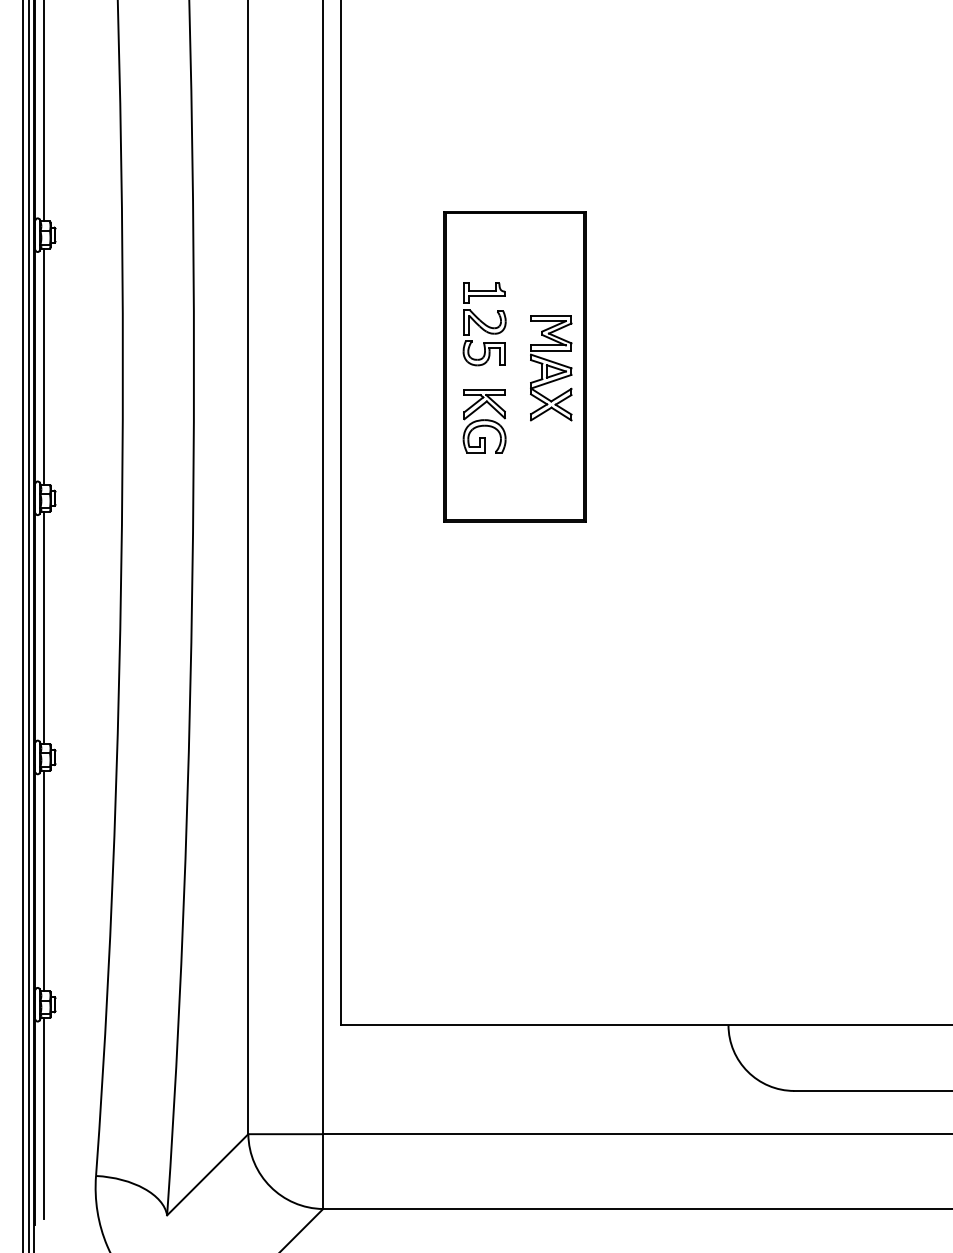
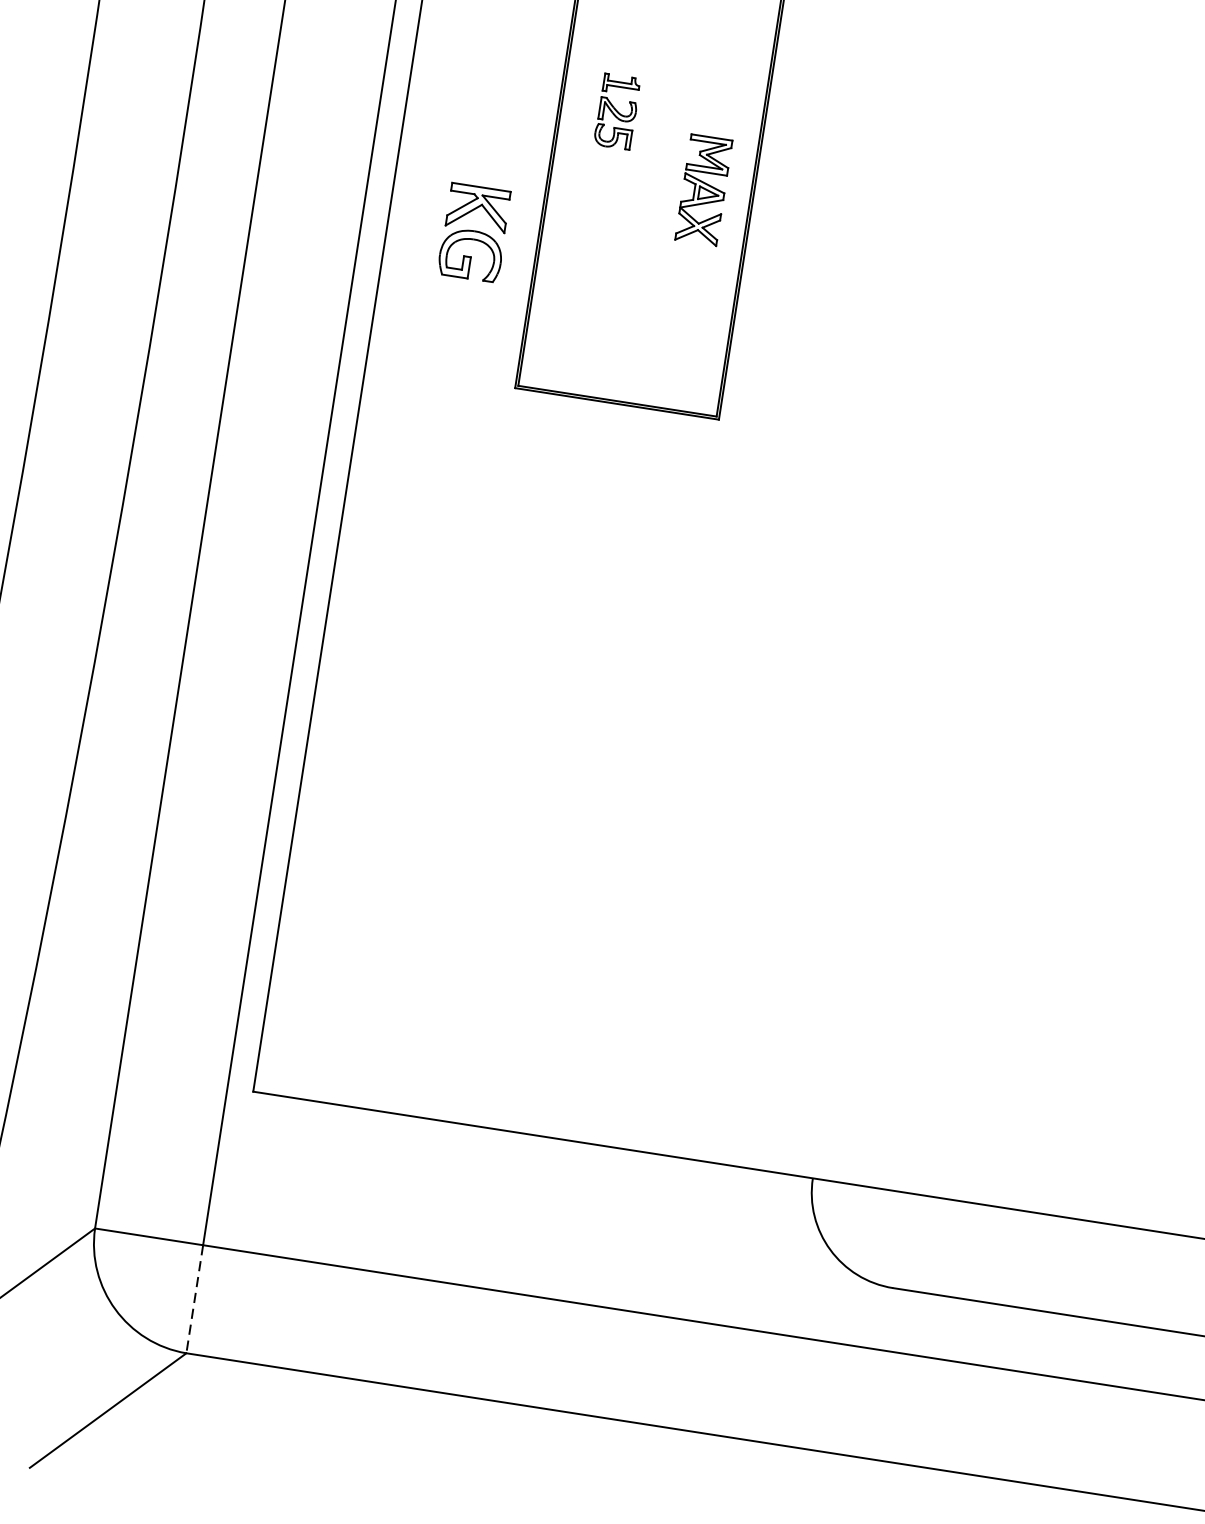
part: (484, 324) -> (617, 111), size x0.6
part: (551, 368) -> (704, 190), size x0.7
part: (484, 421) -> (474, 233), moved
line: (323, 1172) -> (195, 1300), solid -> dashed

